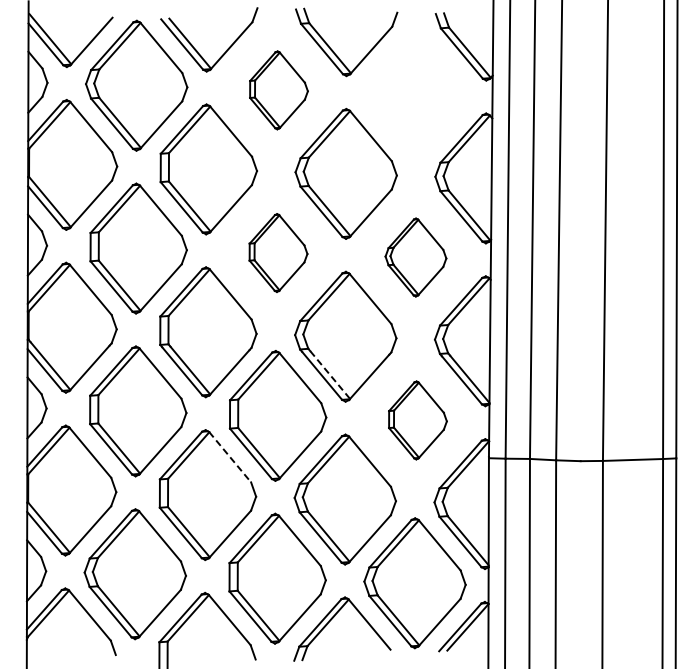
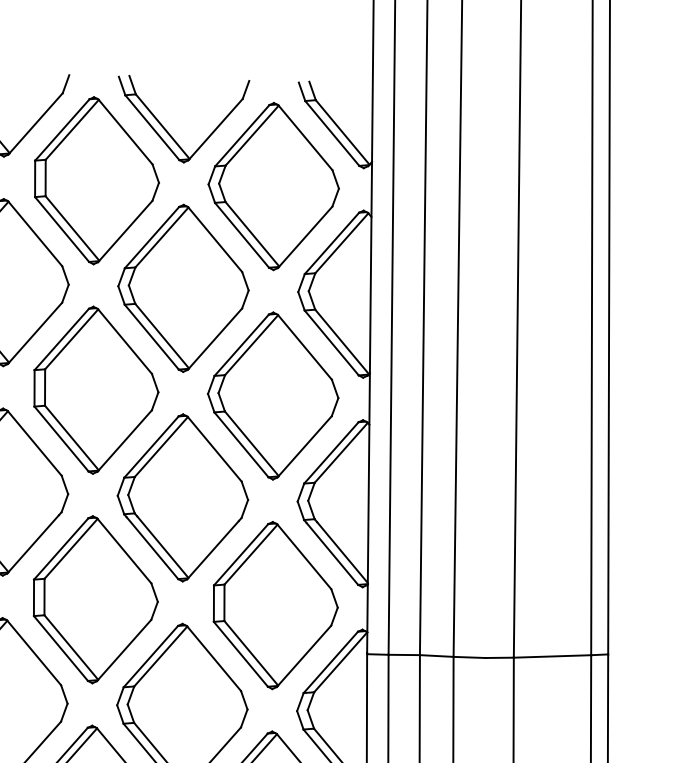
part: (278, 90) -> (96, 181), size x1.67
part: (416, 94) -> (273, 186), added
part: (278, 252) -> (96, 389), size x1.67
part: (415, 257) -> (272, 395), size x1.67
line: (330, 375) -> (163, 547), dashed -> solid
part: (417, 420) -> (275, 605), size x1.67
line: (230, 457) -> (34, 653), dashed -> solid

